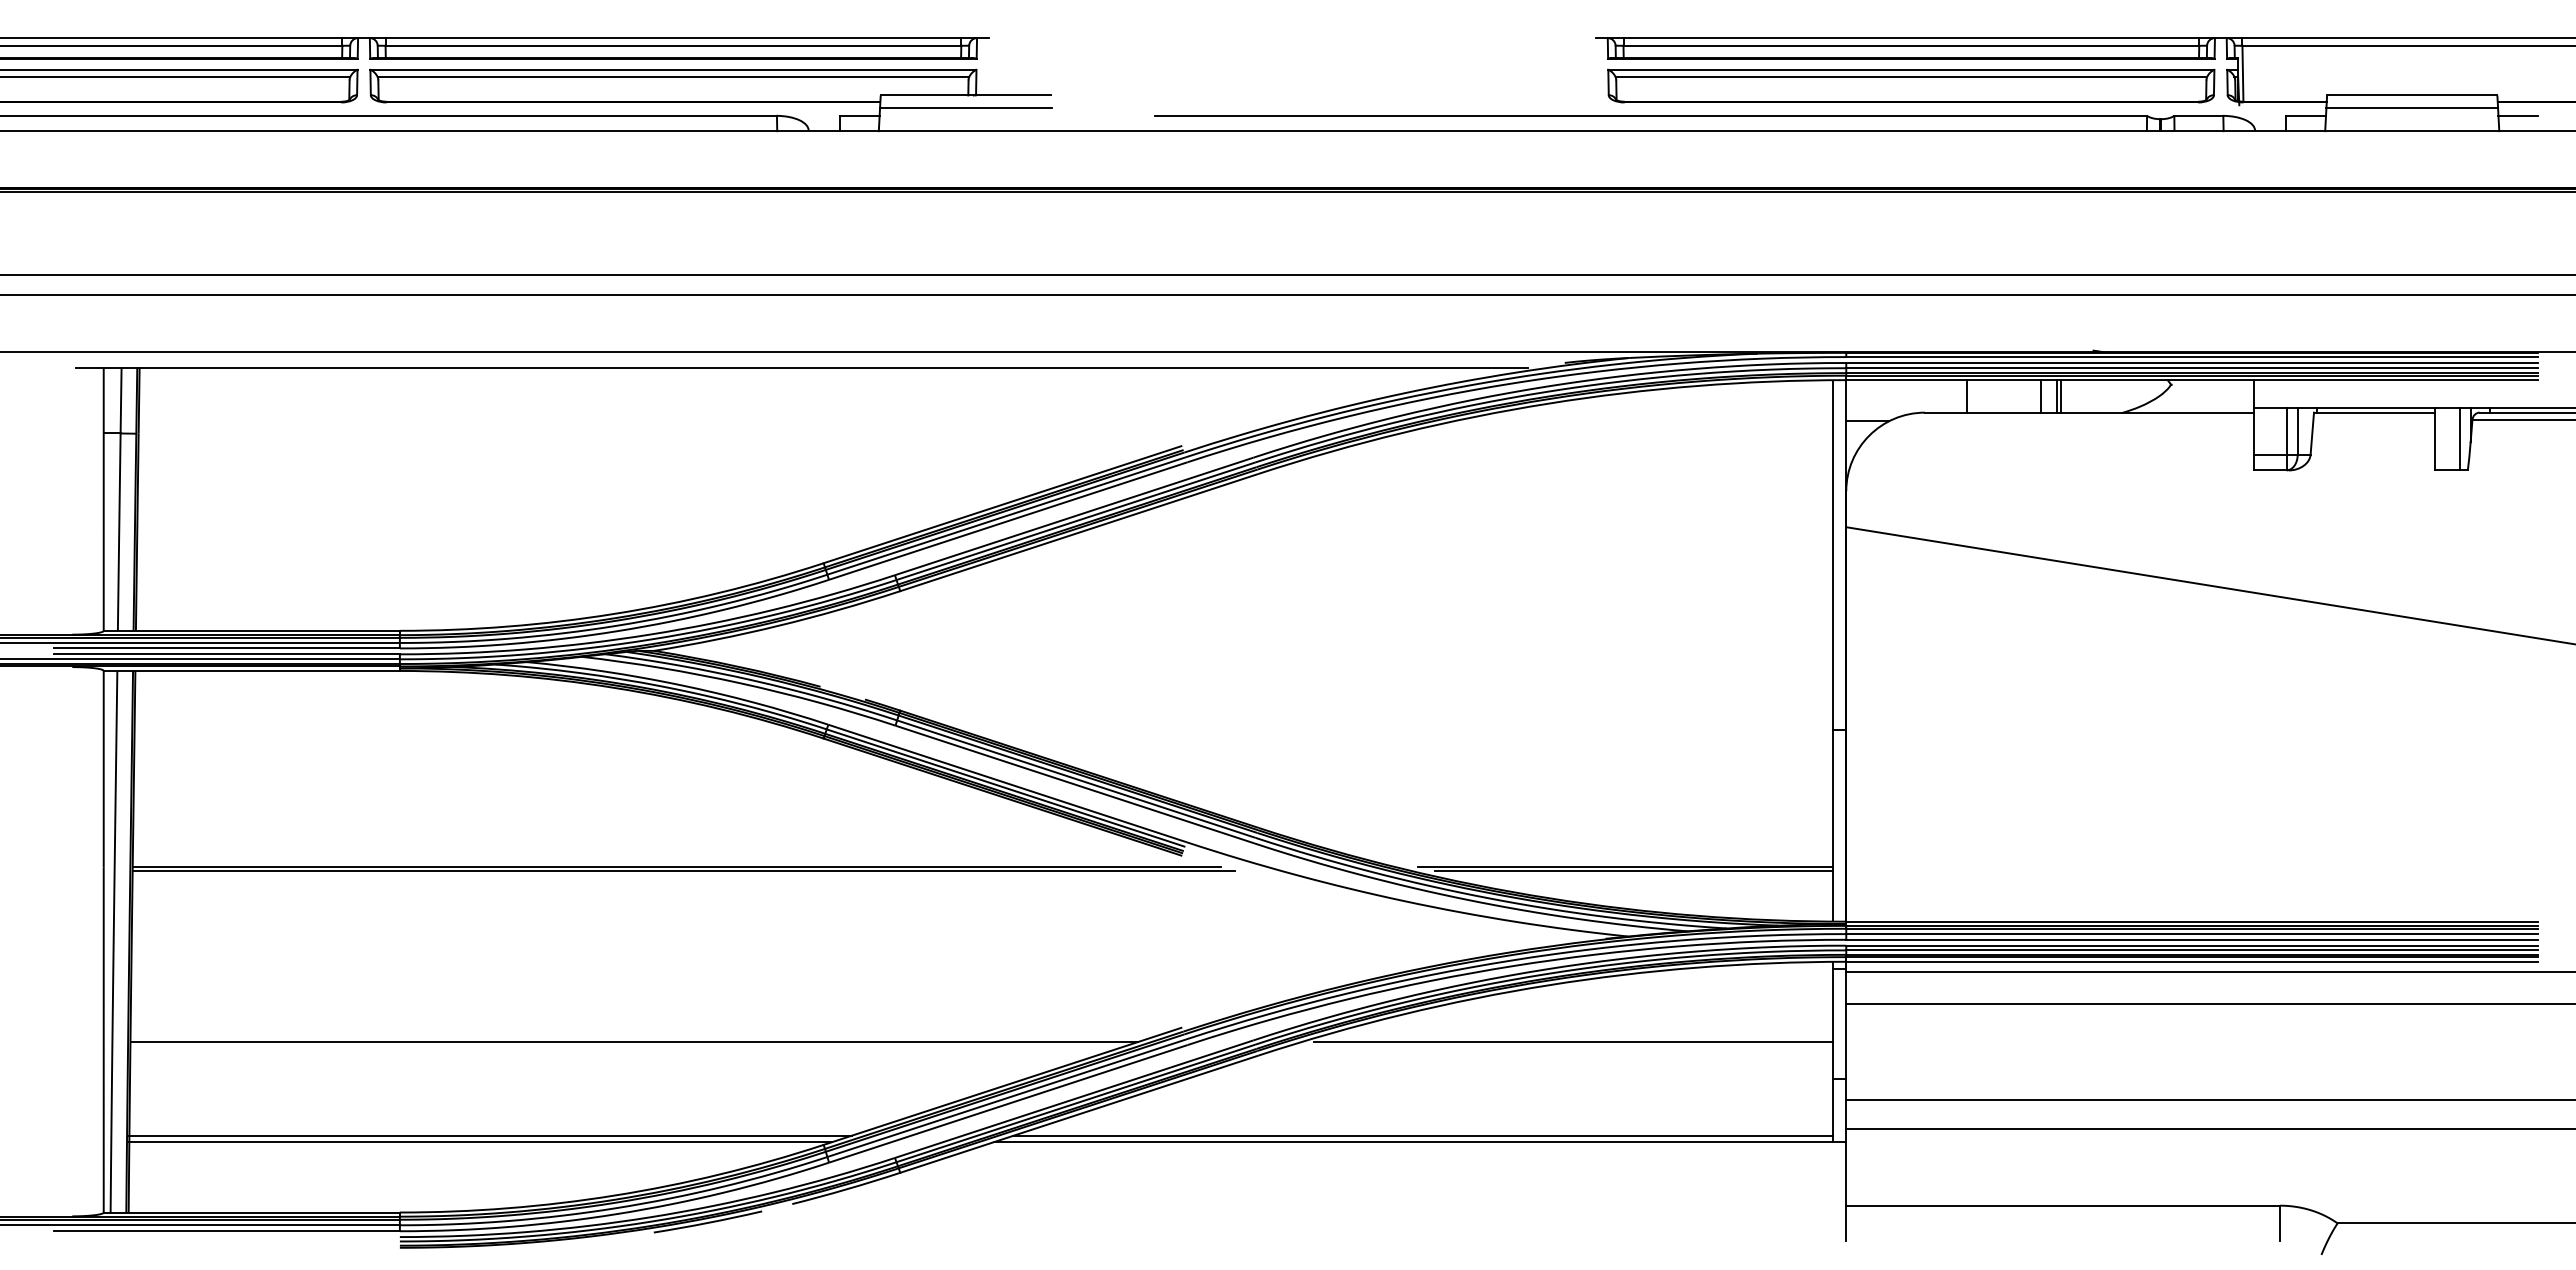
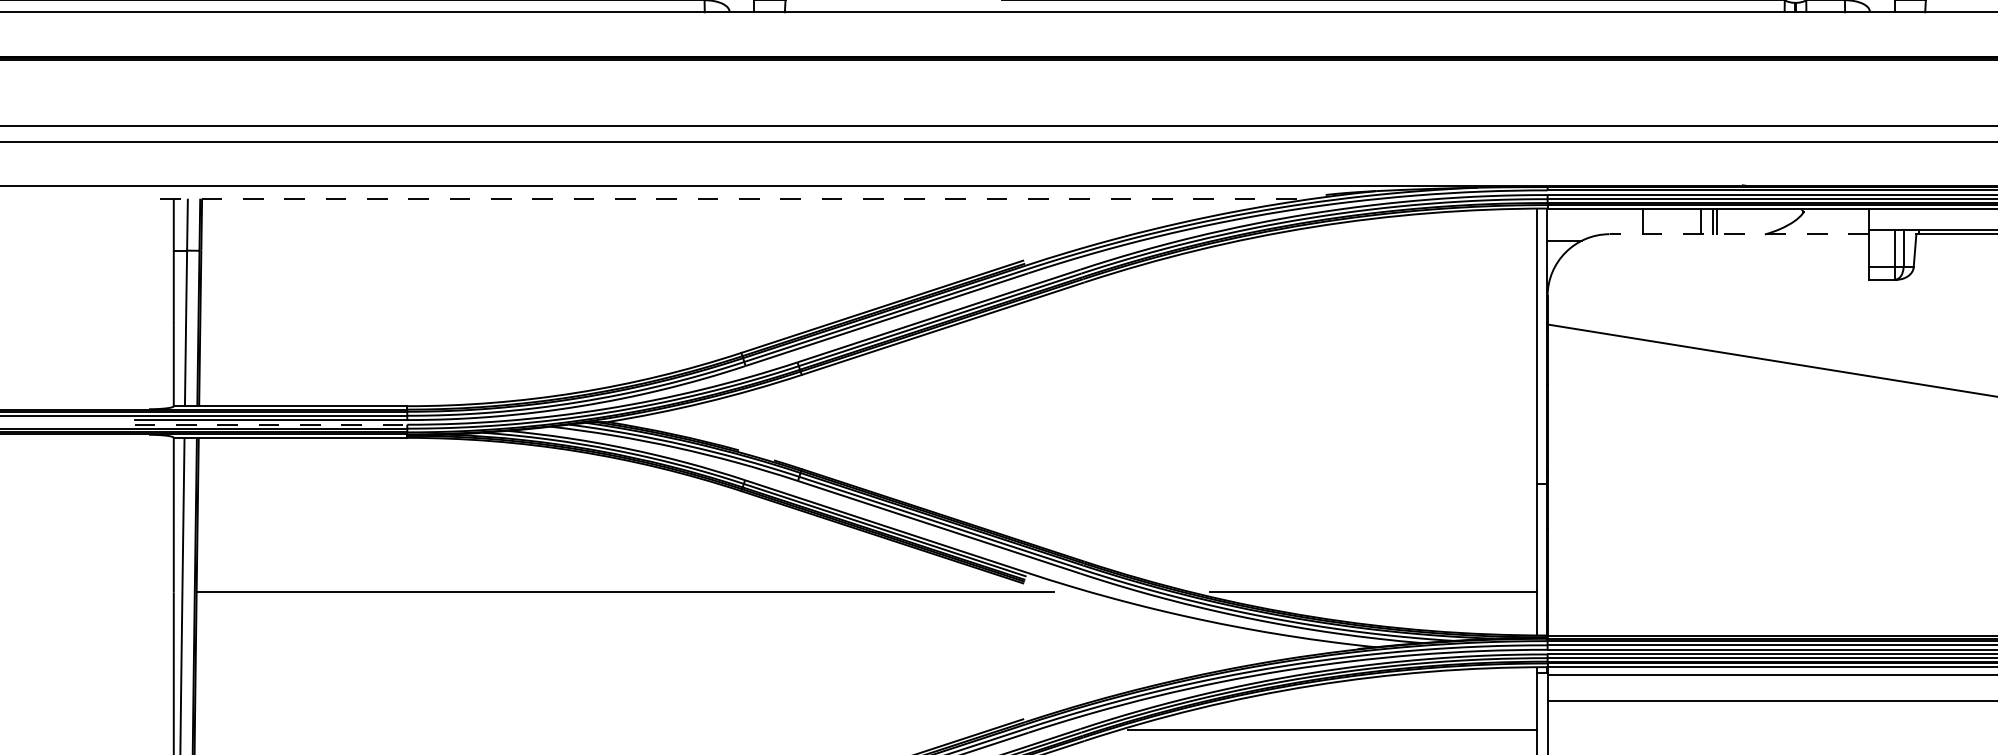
line: (801, 367) -> (723, 198), solid -> dashed
line: (2088, 412) -> (1738, 234), solid -> dashed
line: (226, 654) -> (270, 424), solid -> dashed
line: (683, 870) -> (630, 595), removed
line: (1633, 870) -> (1379, 595), removed
line: (633, 1042) -> (591, 730), removed

